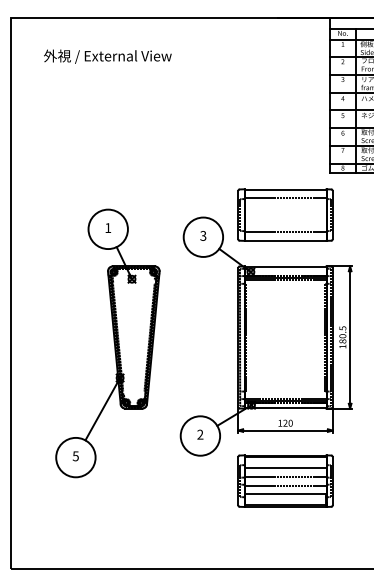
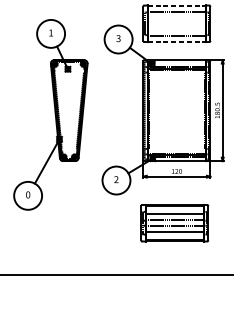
line: (285, 189) -> (176, 5), solid -> dashed
line: (285, 240) -> (176, 41), solid -> dashed
text: (75, 456) -> (27, 195), 5 -> 0
part: (285, 480) -> (174, 222), moved

